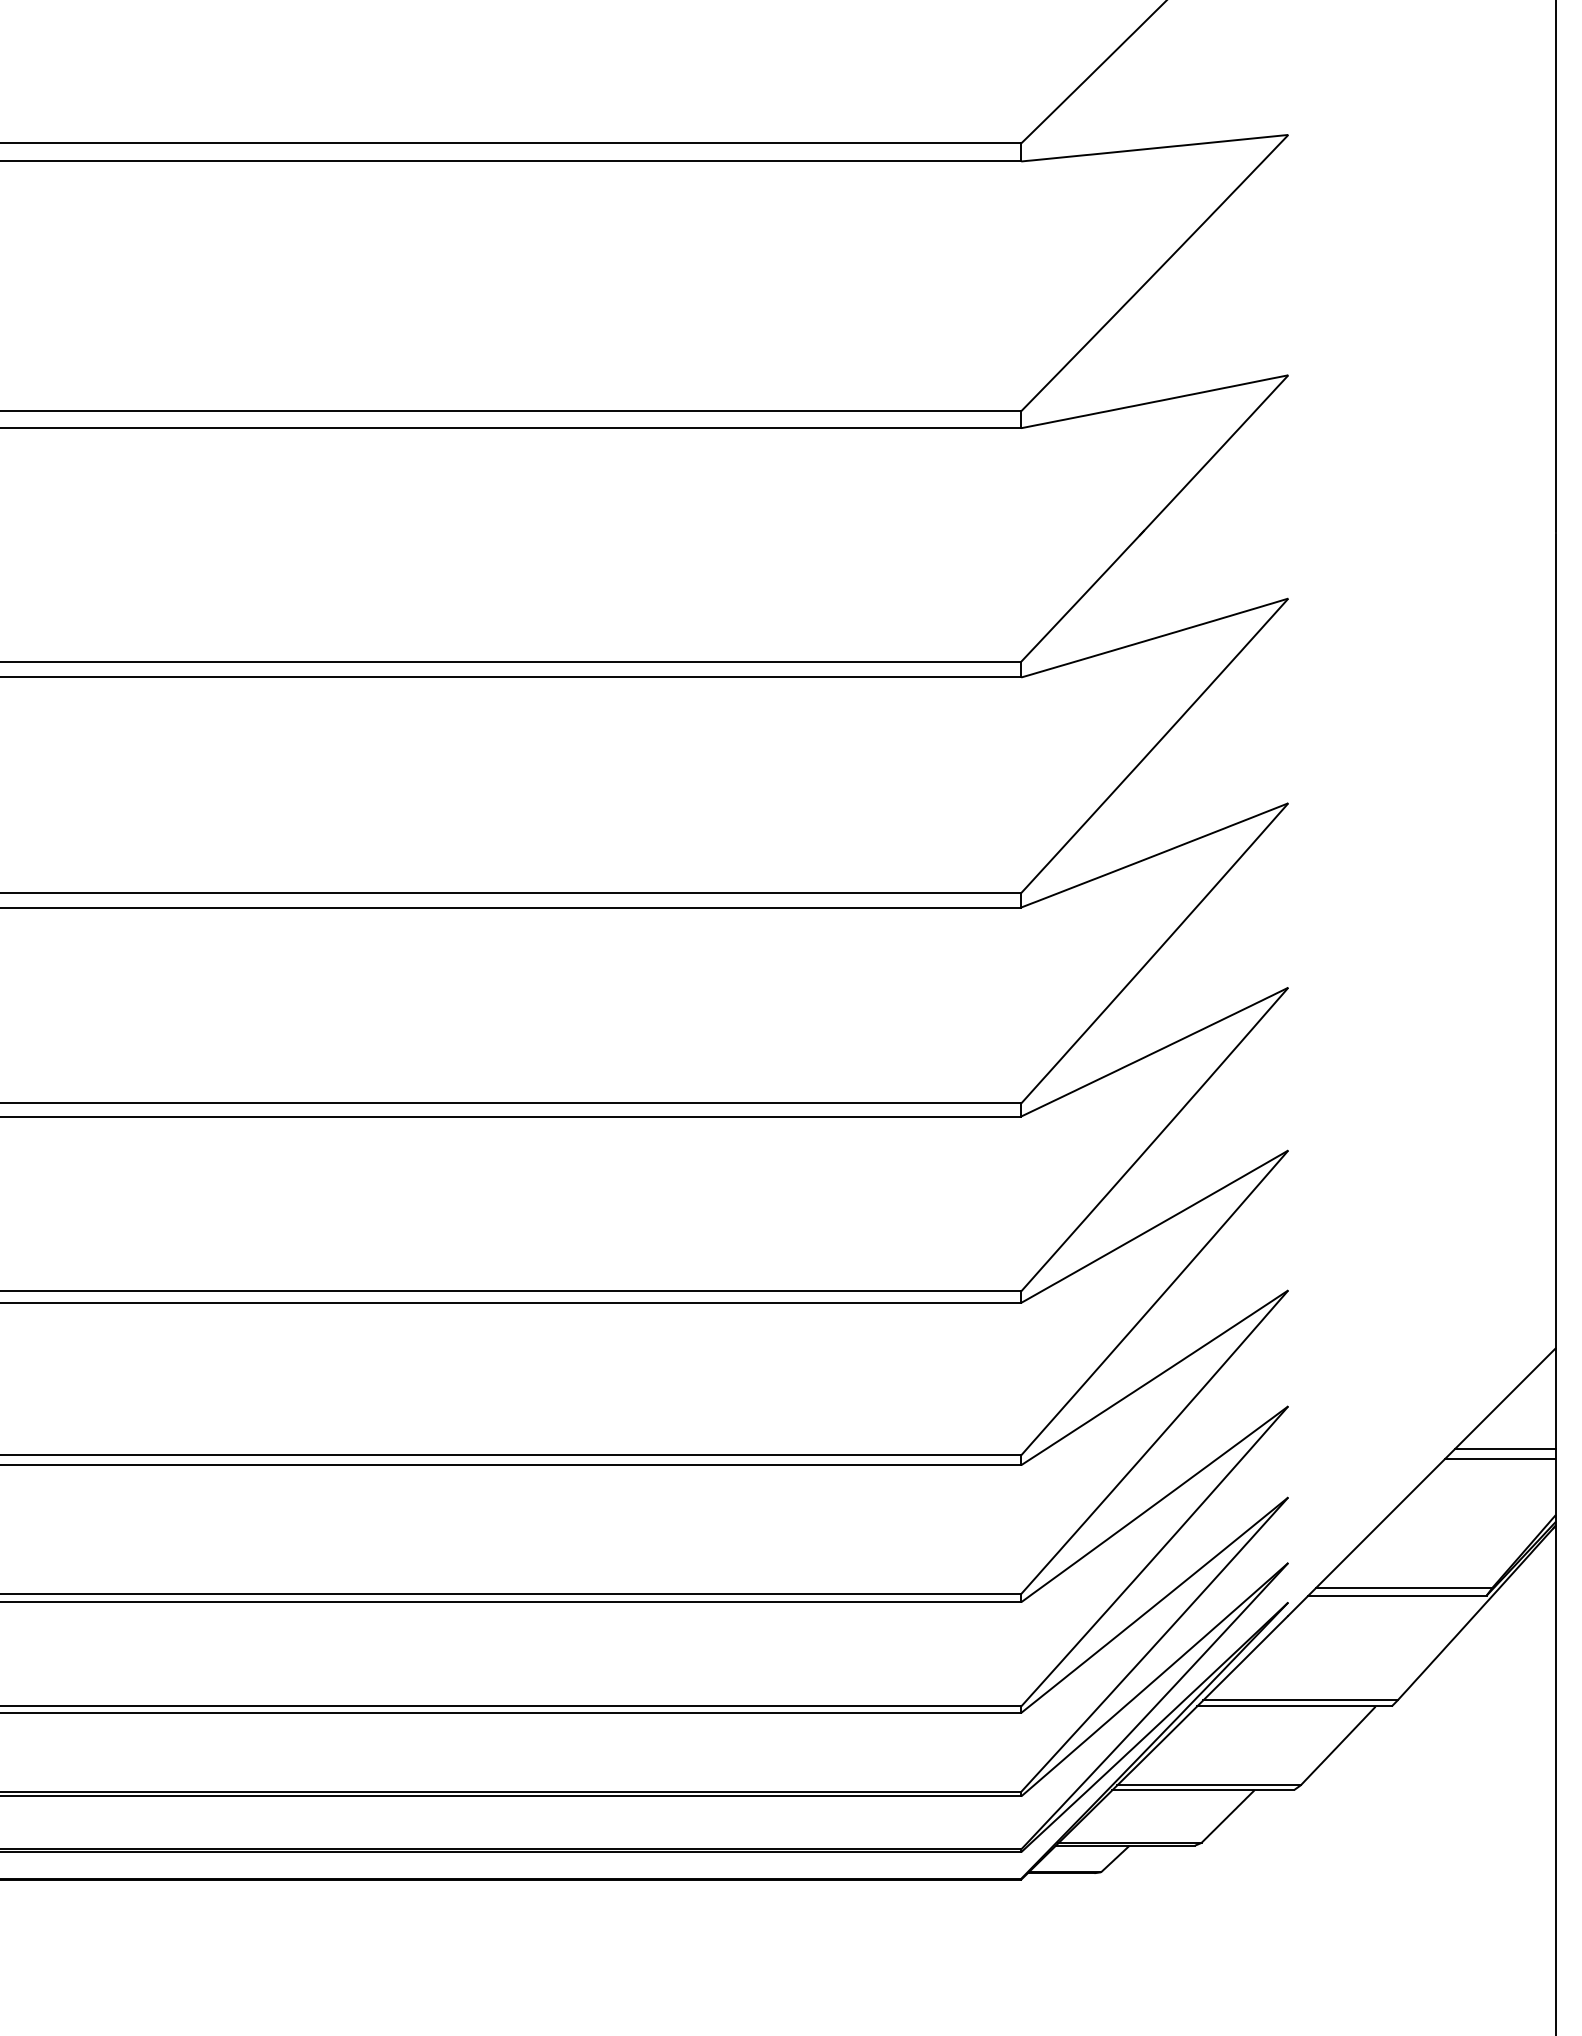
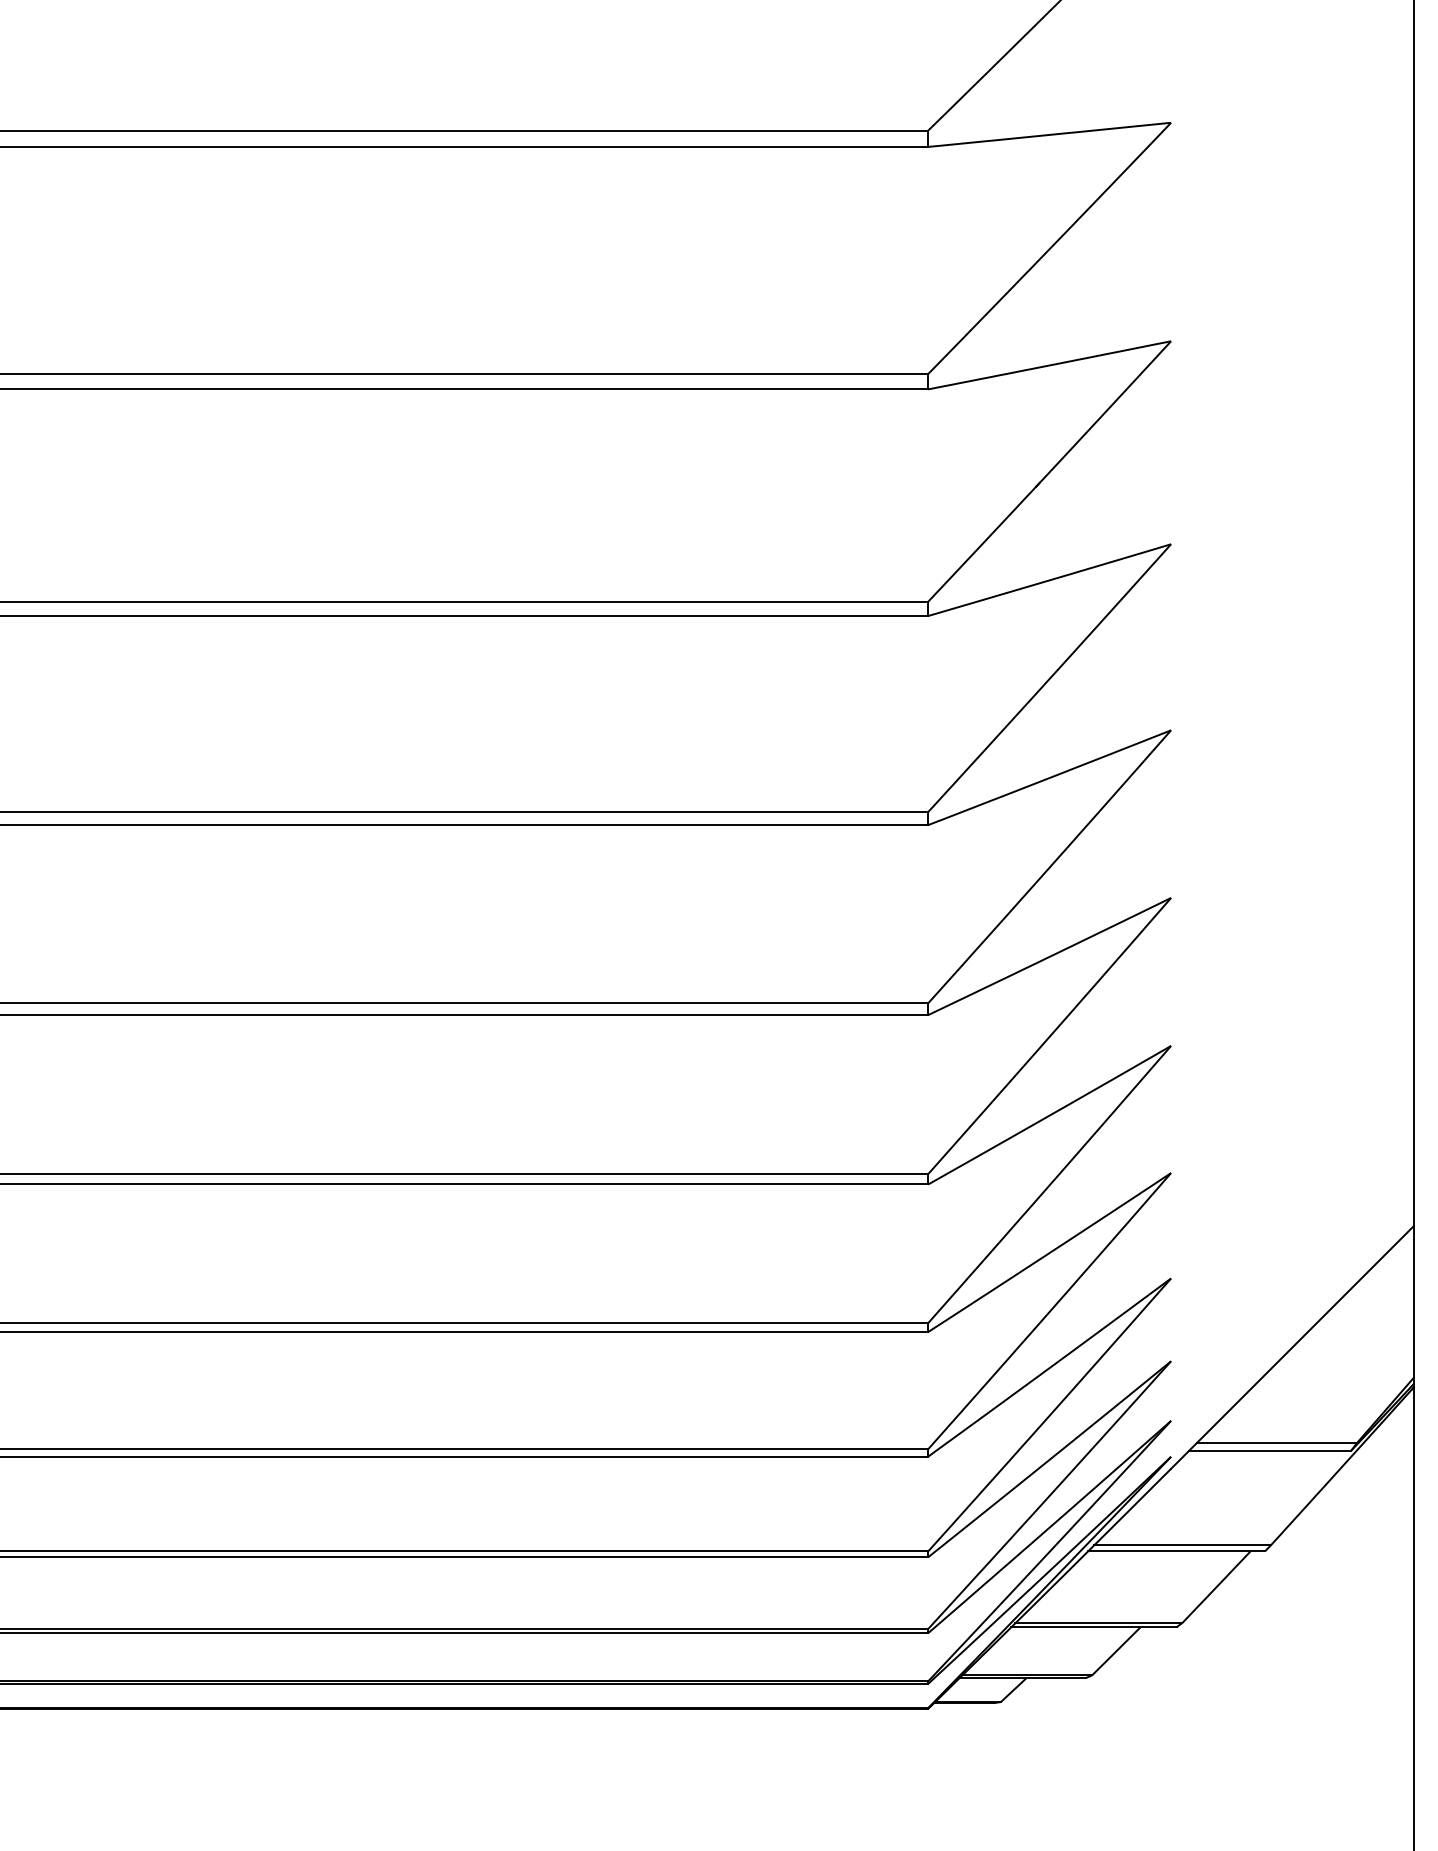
line: (1505, 1448) -> (1368, 1316), removed
line: (1500, 1458) -> (1363, 1325), removed

